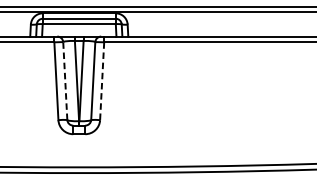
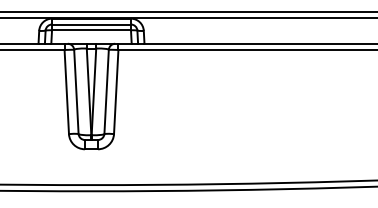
line: (65, 80) -> (76, 91), dashed -> solid
line: (102, 81) -> (116, 92), dashed -> solid

